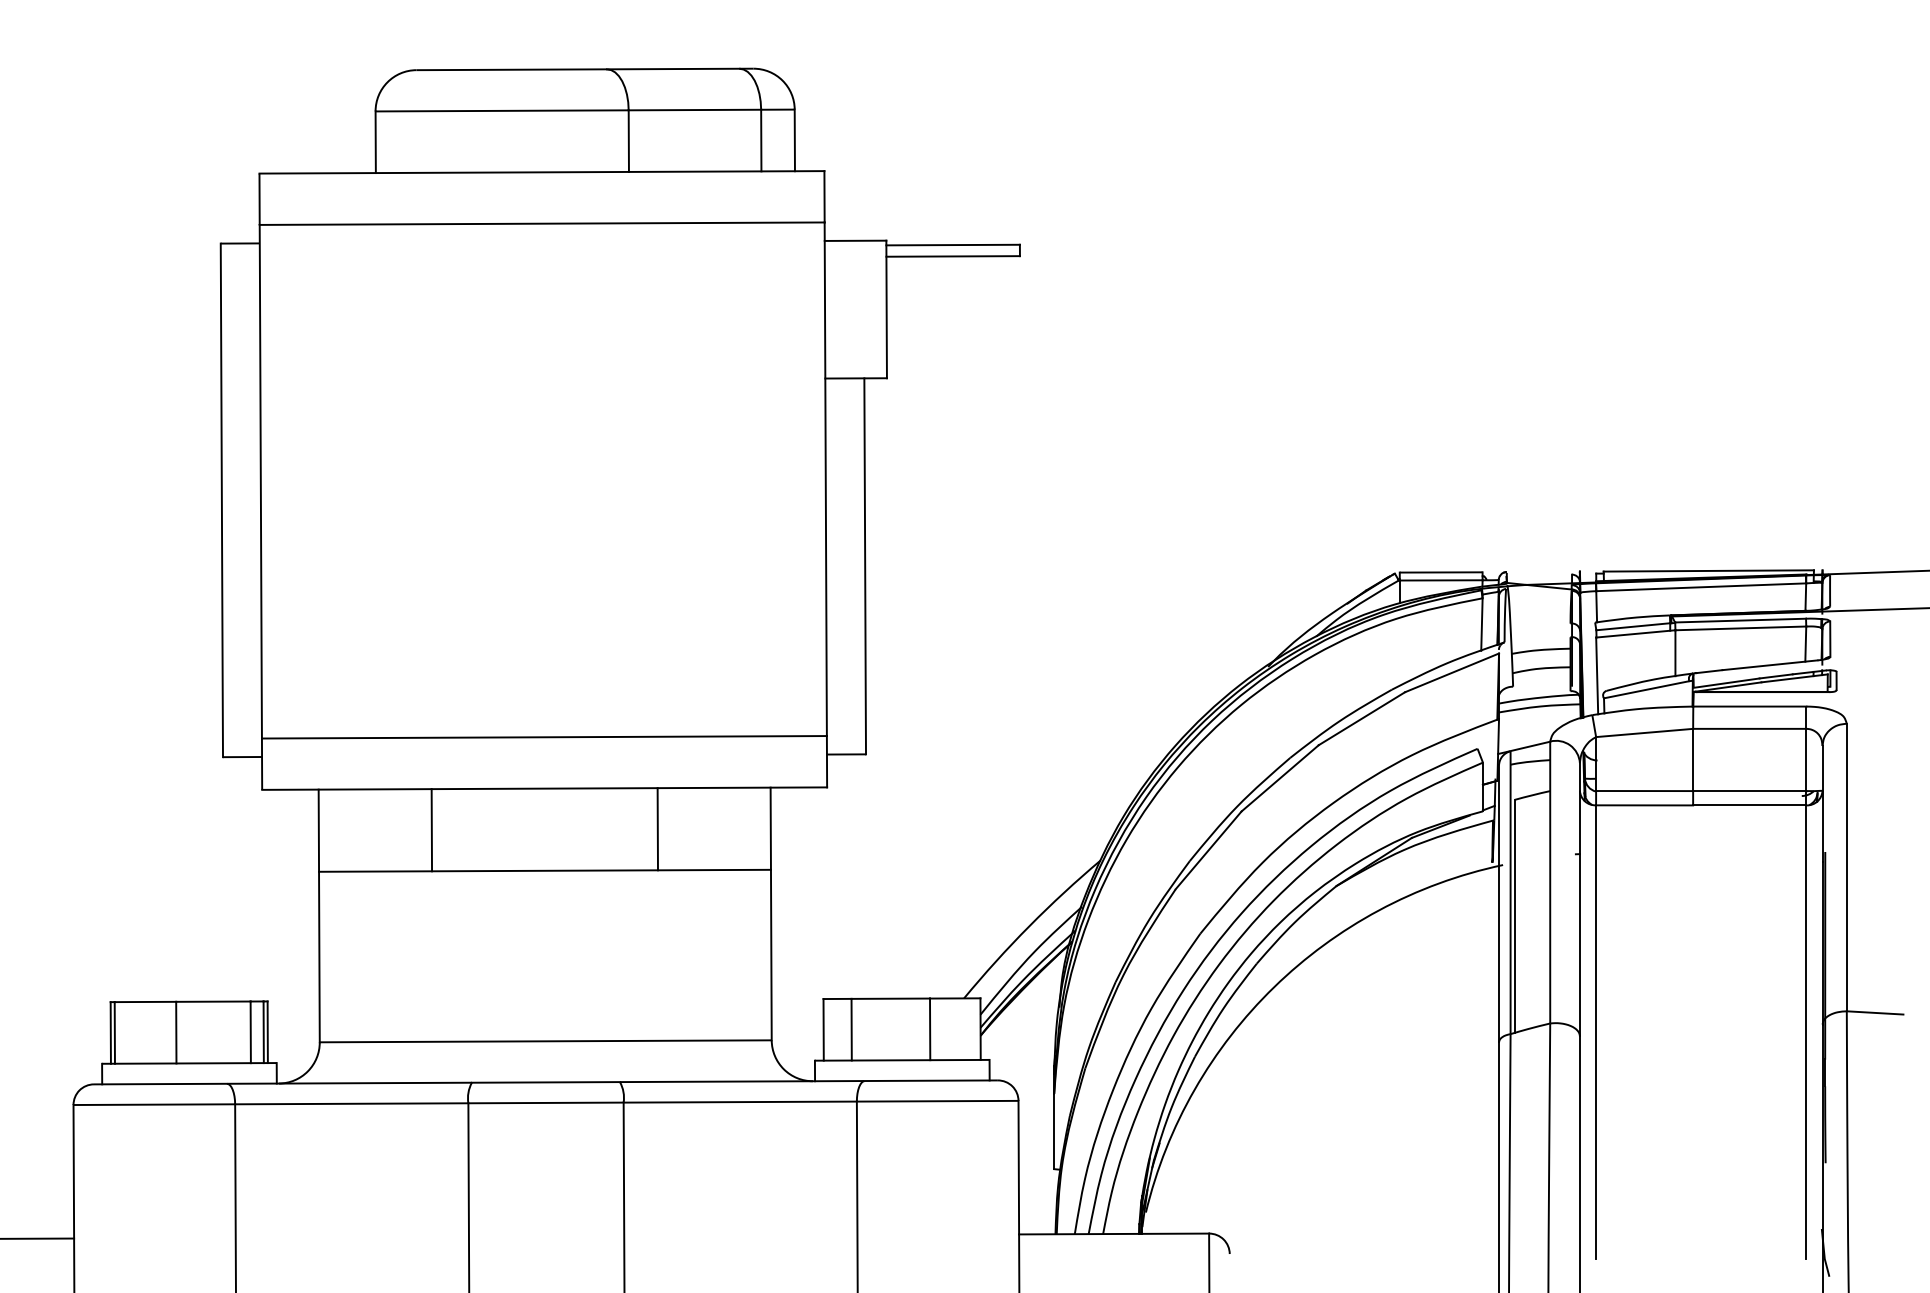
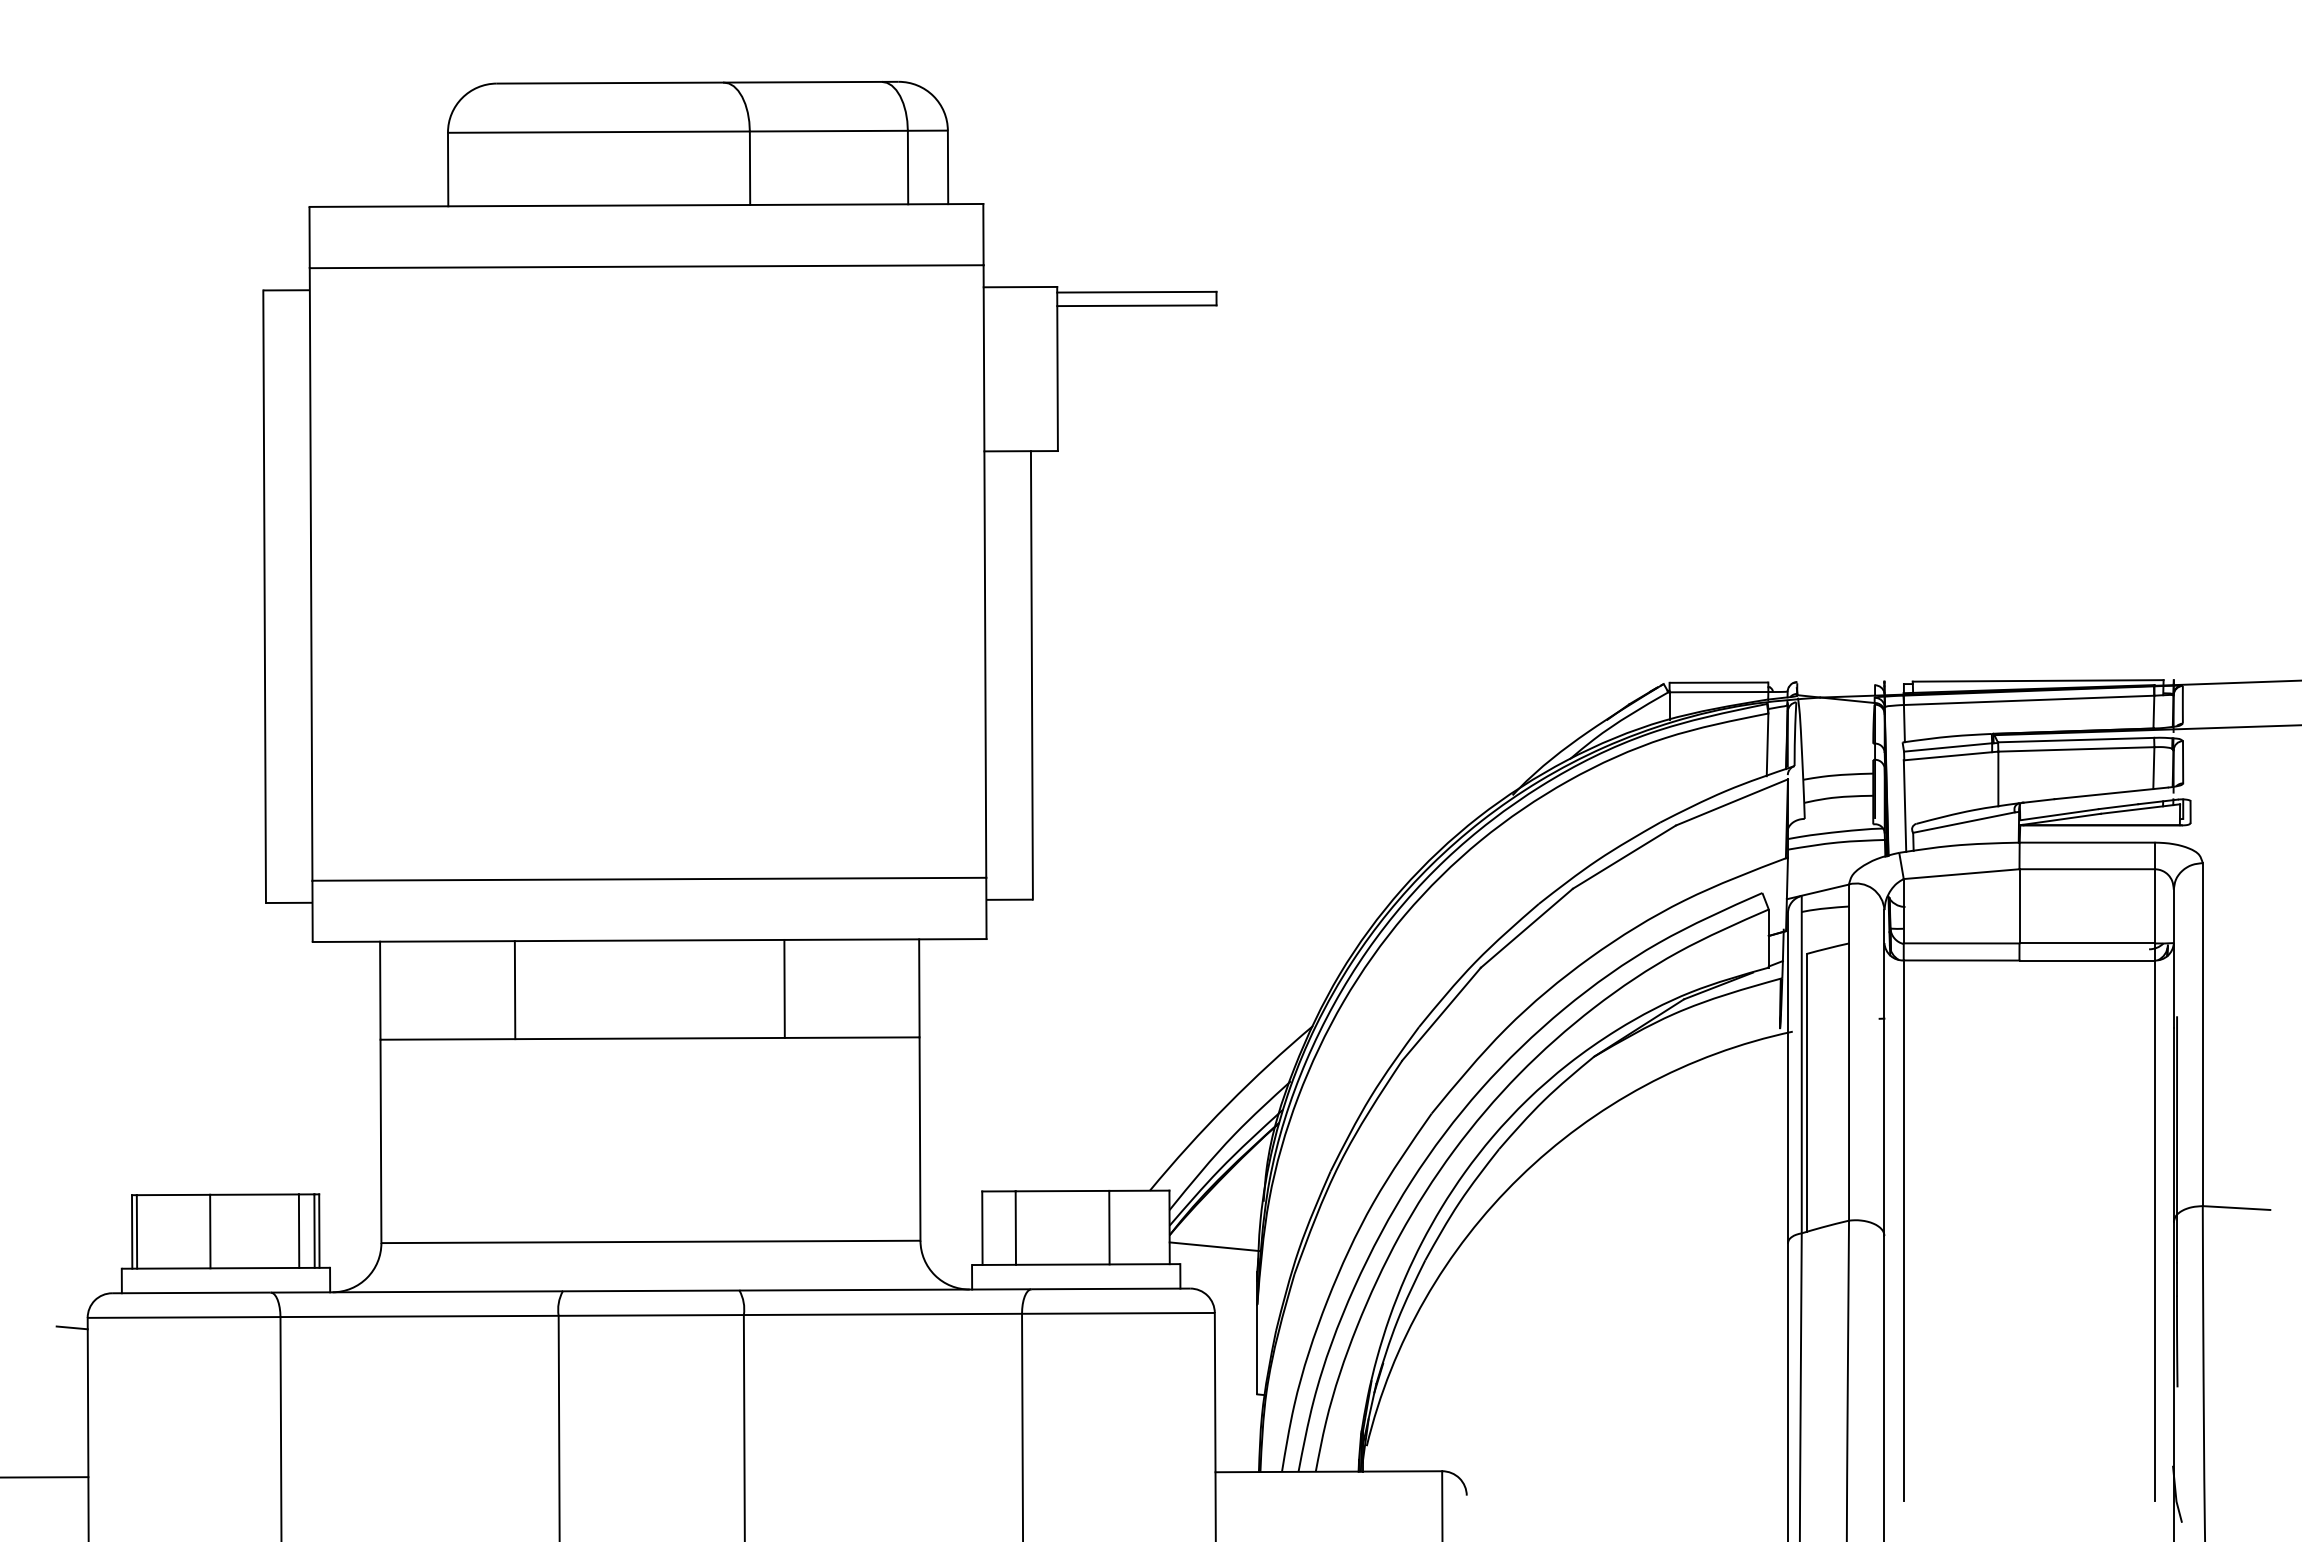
line: (1018, 1045) -> (1214, 1246), added
line: (59, 1113) -> (71, 1327), added

